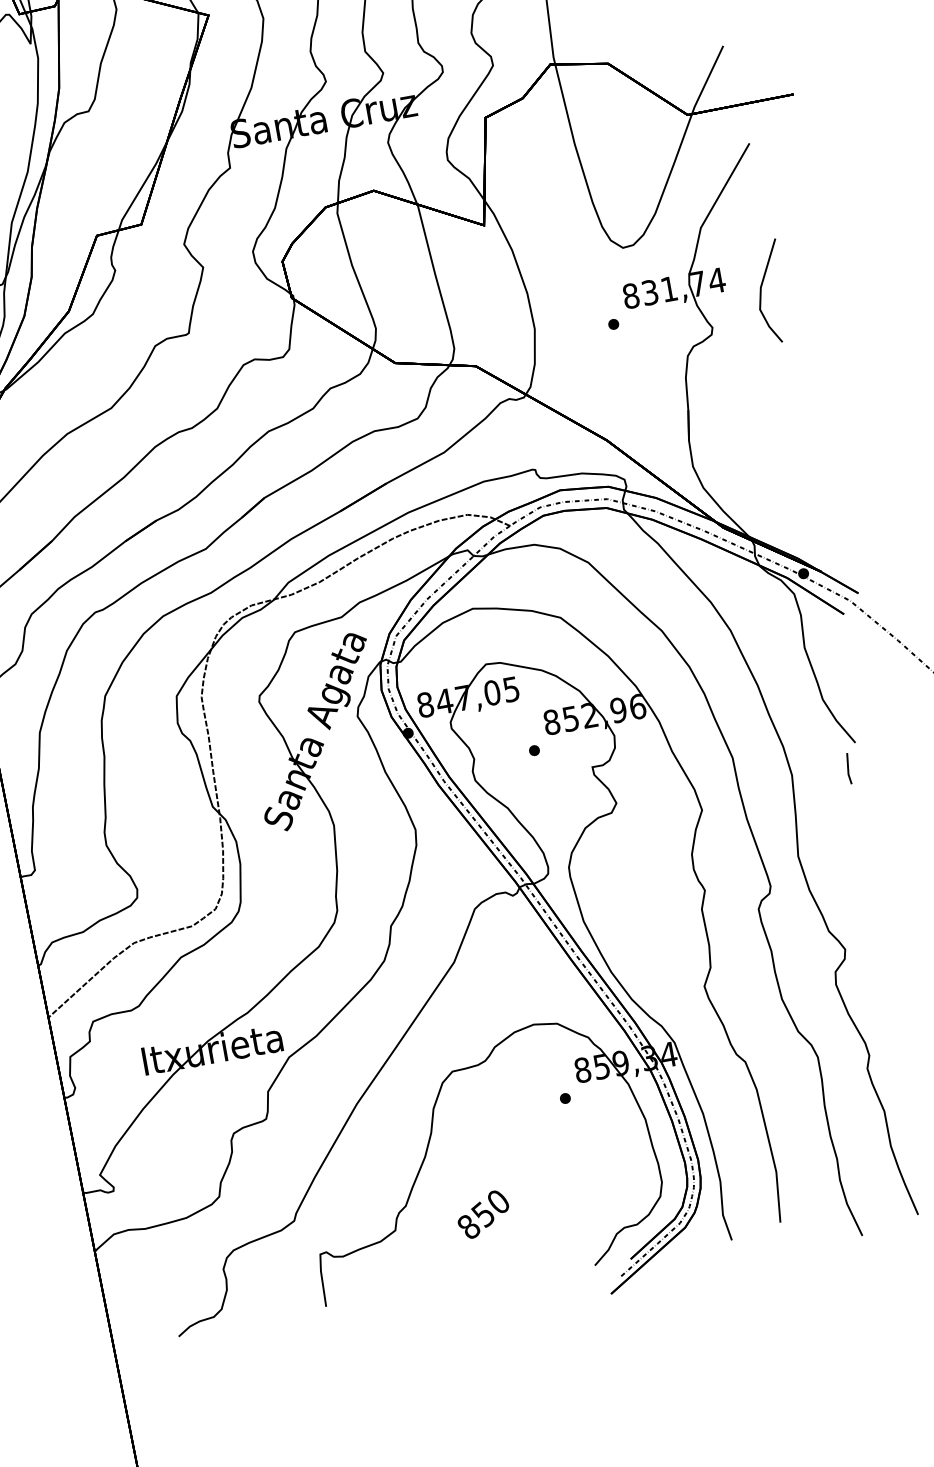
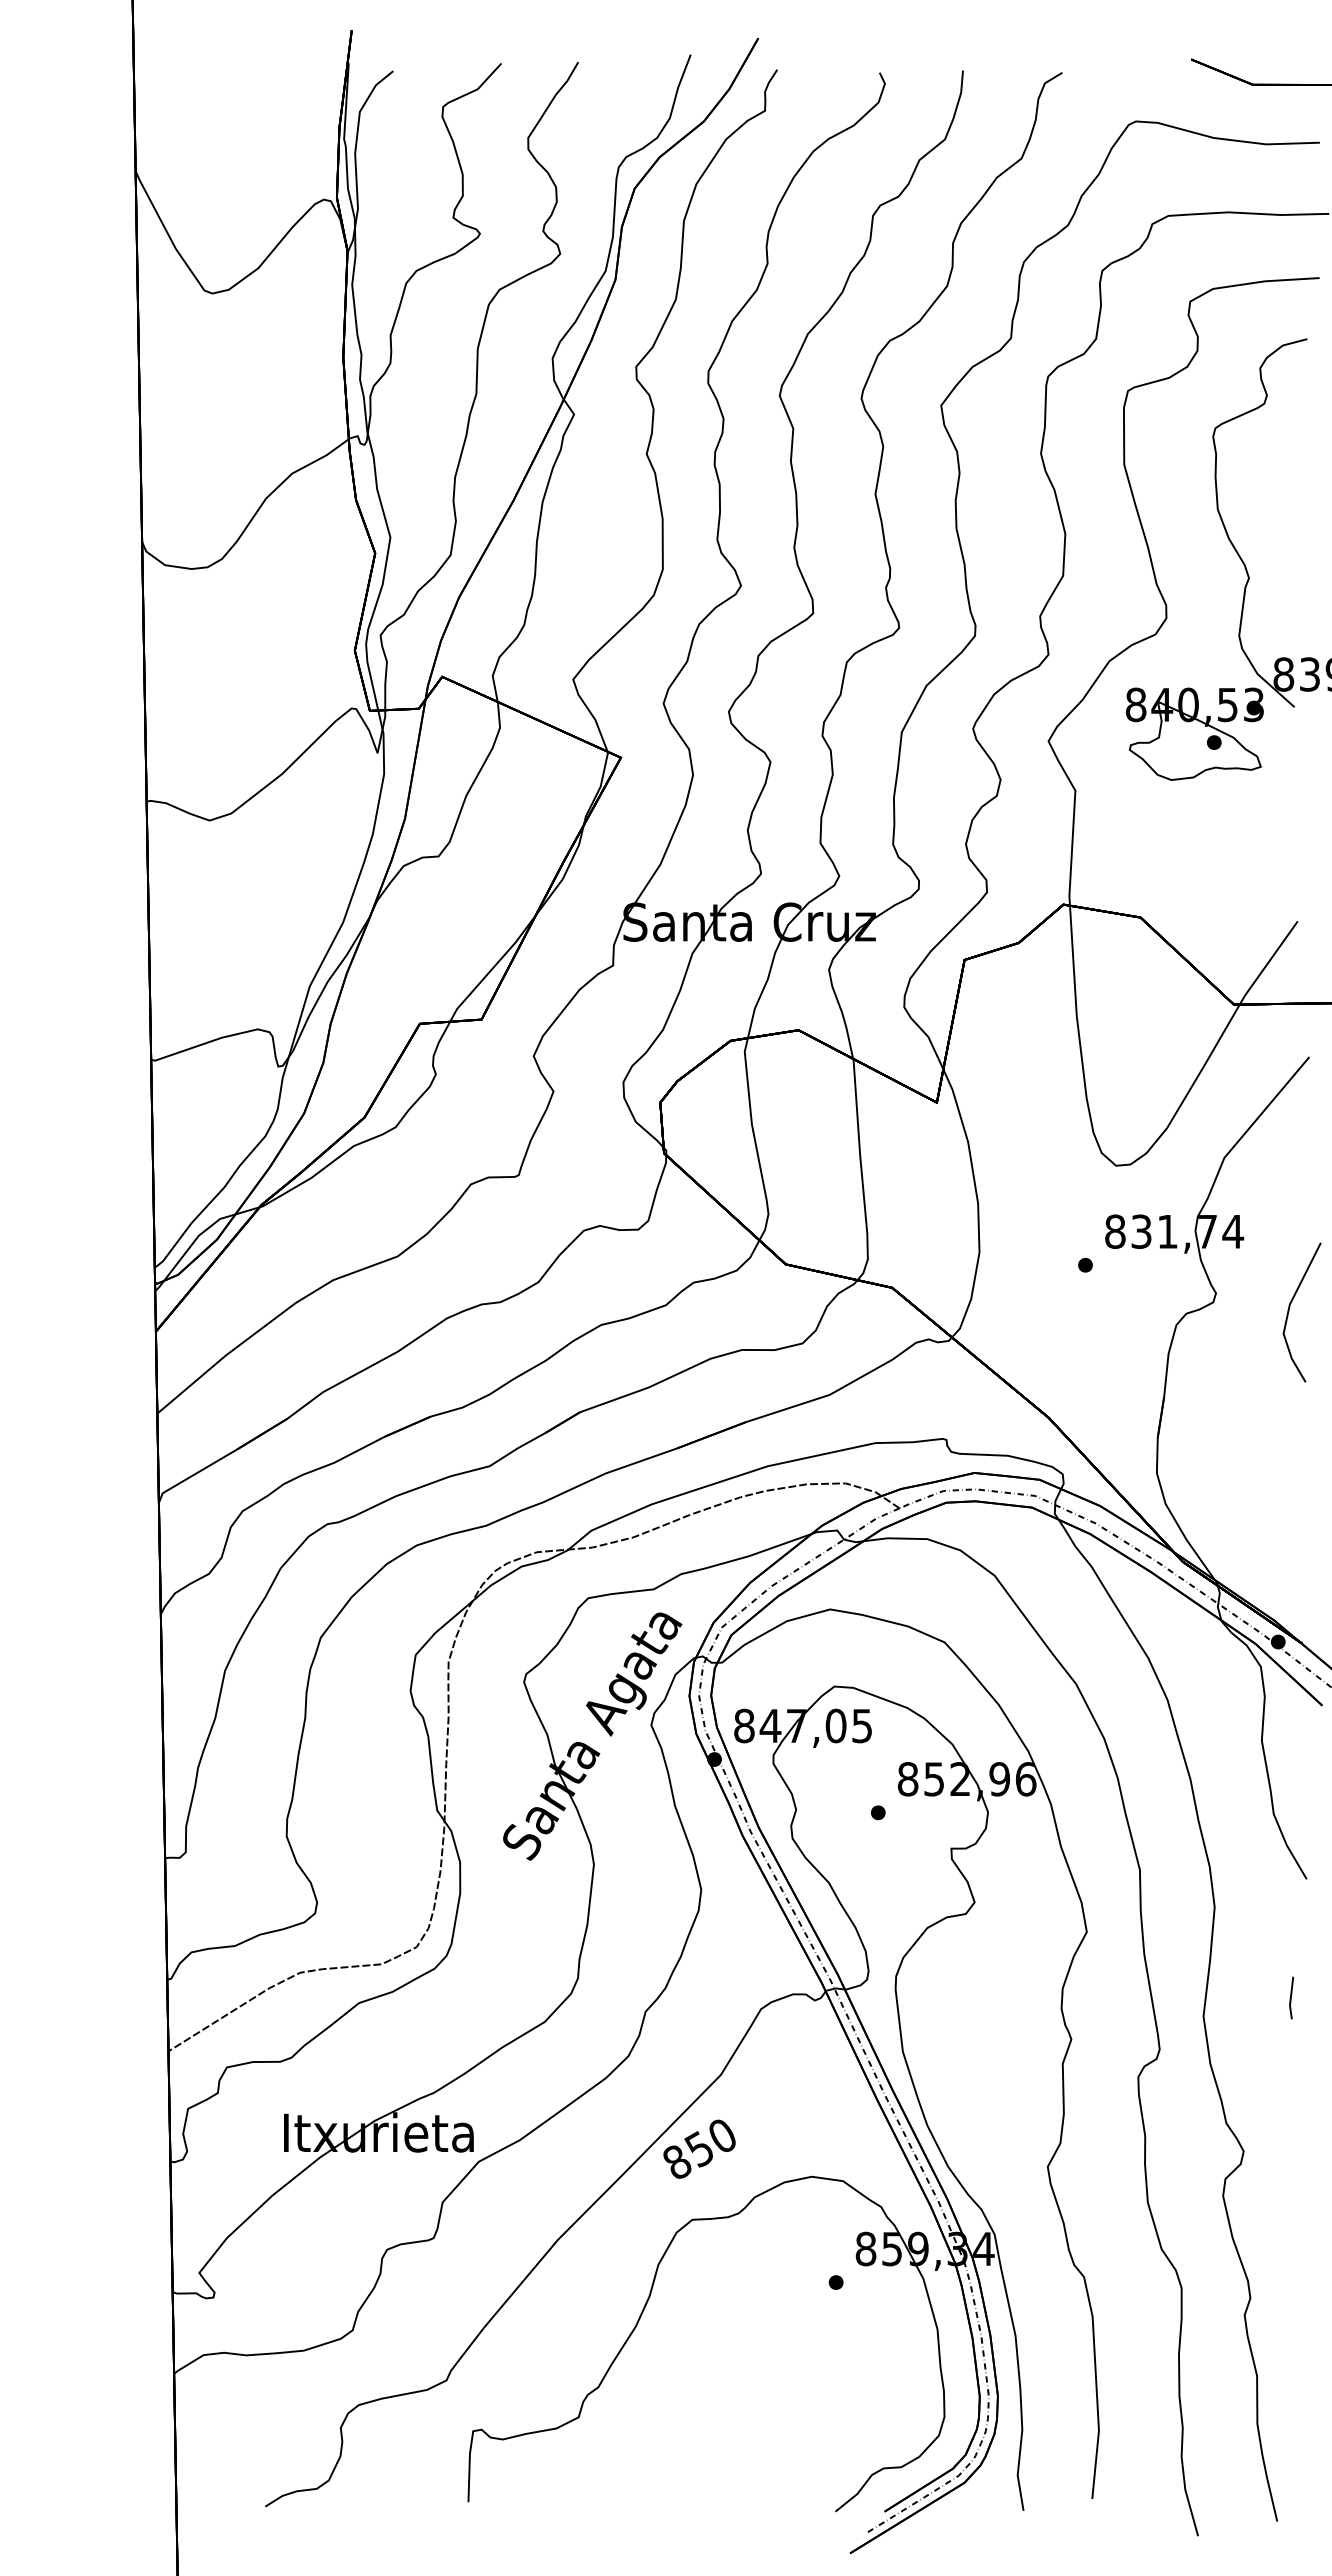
line: (761, 293) -> (1289, 1312), moved
line: (848, 768) -> (1291, 1997), moved
text: (483, 1214) -> (699, 2148), moved

